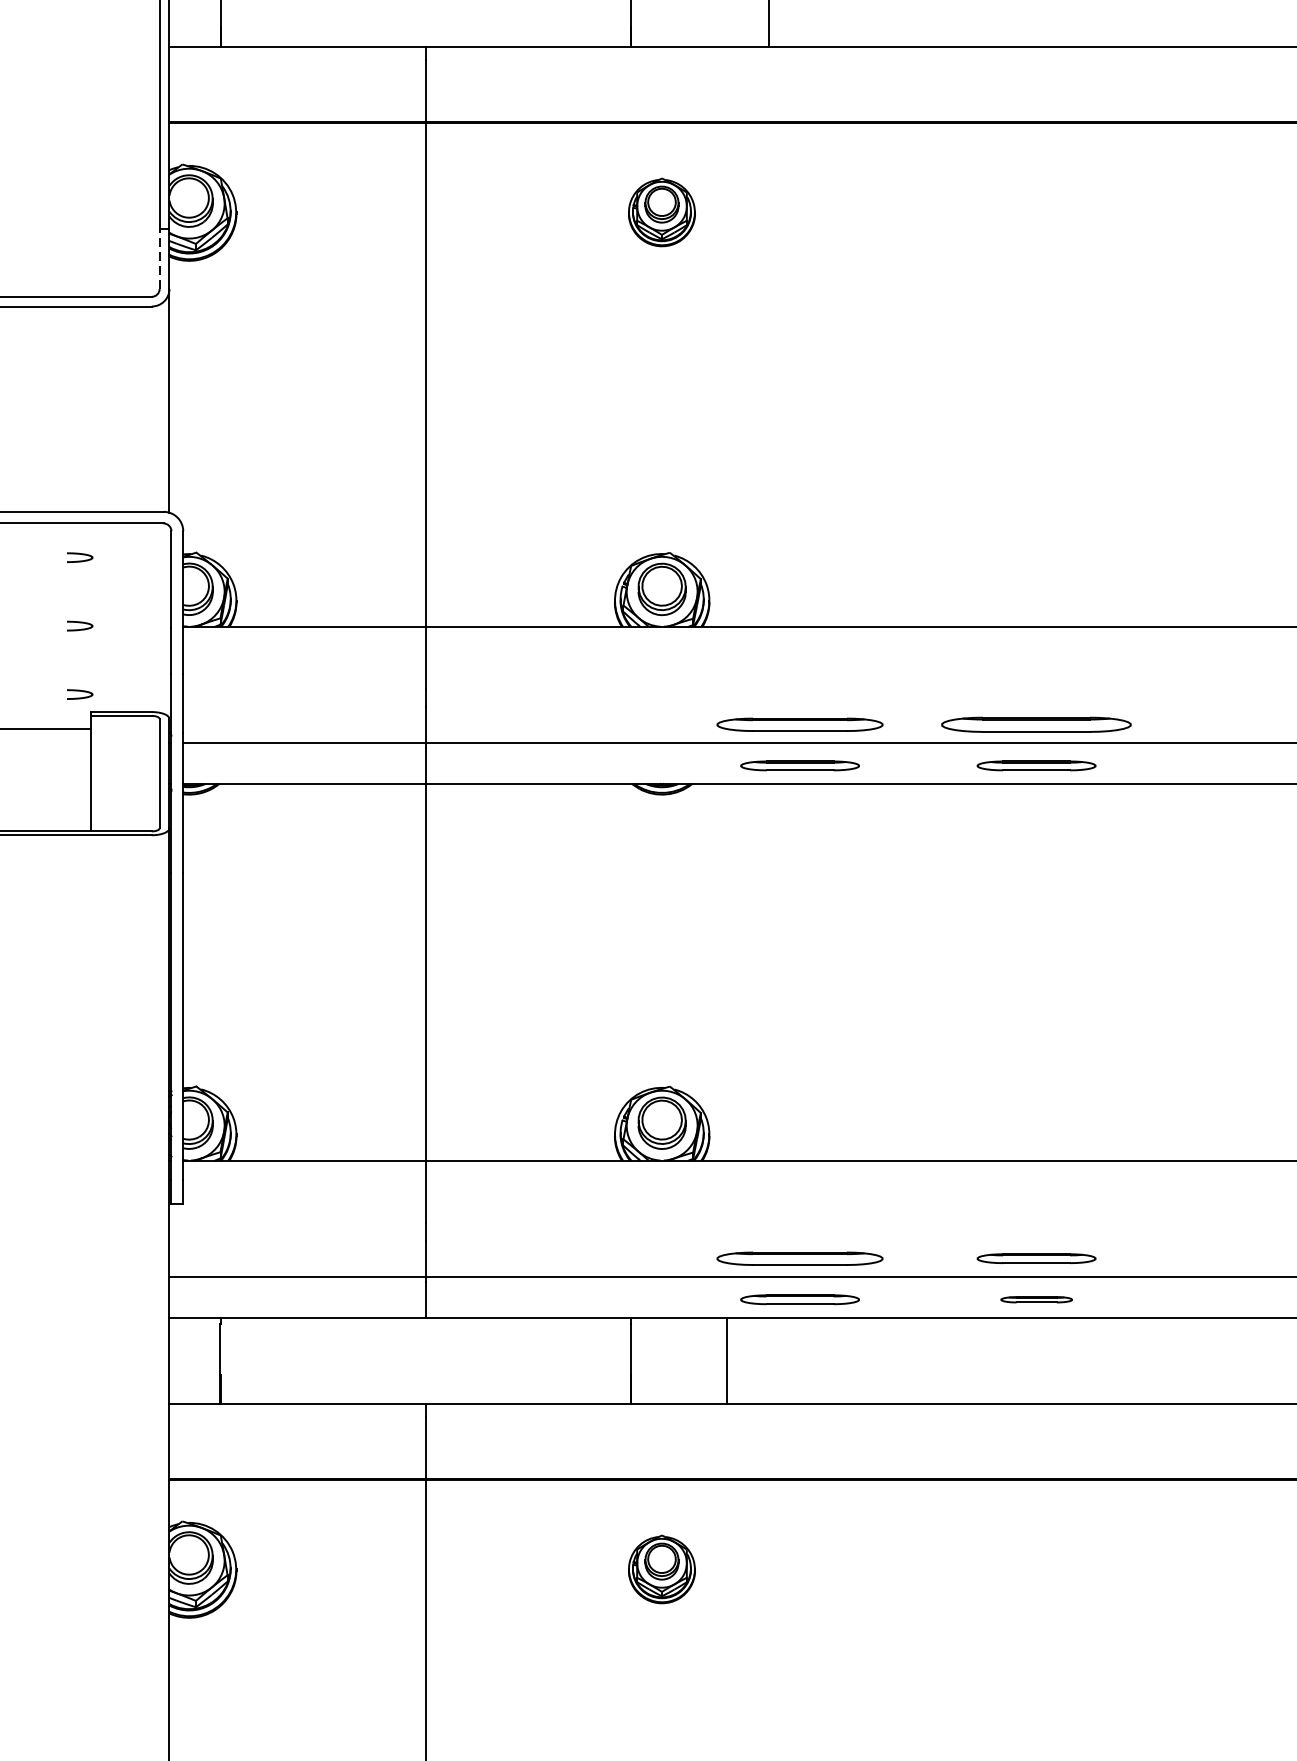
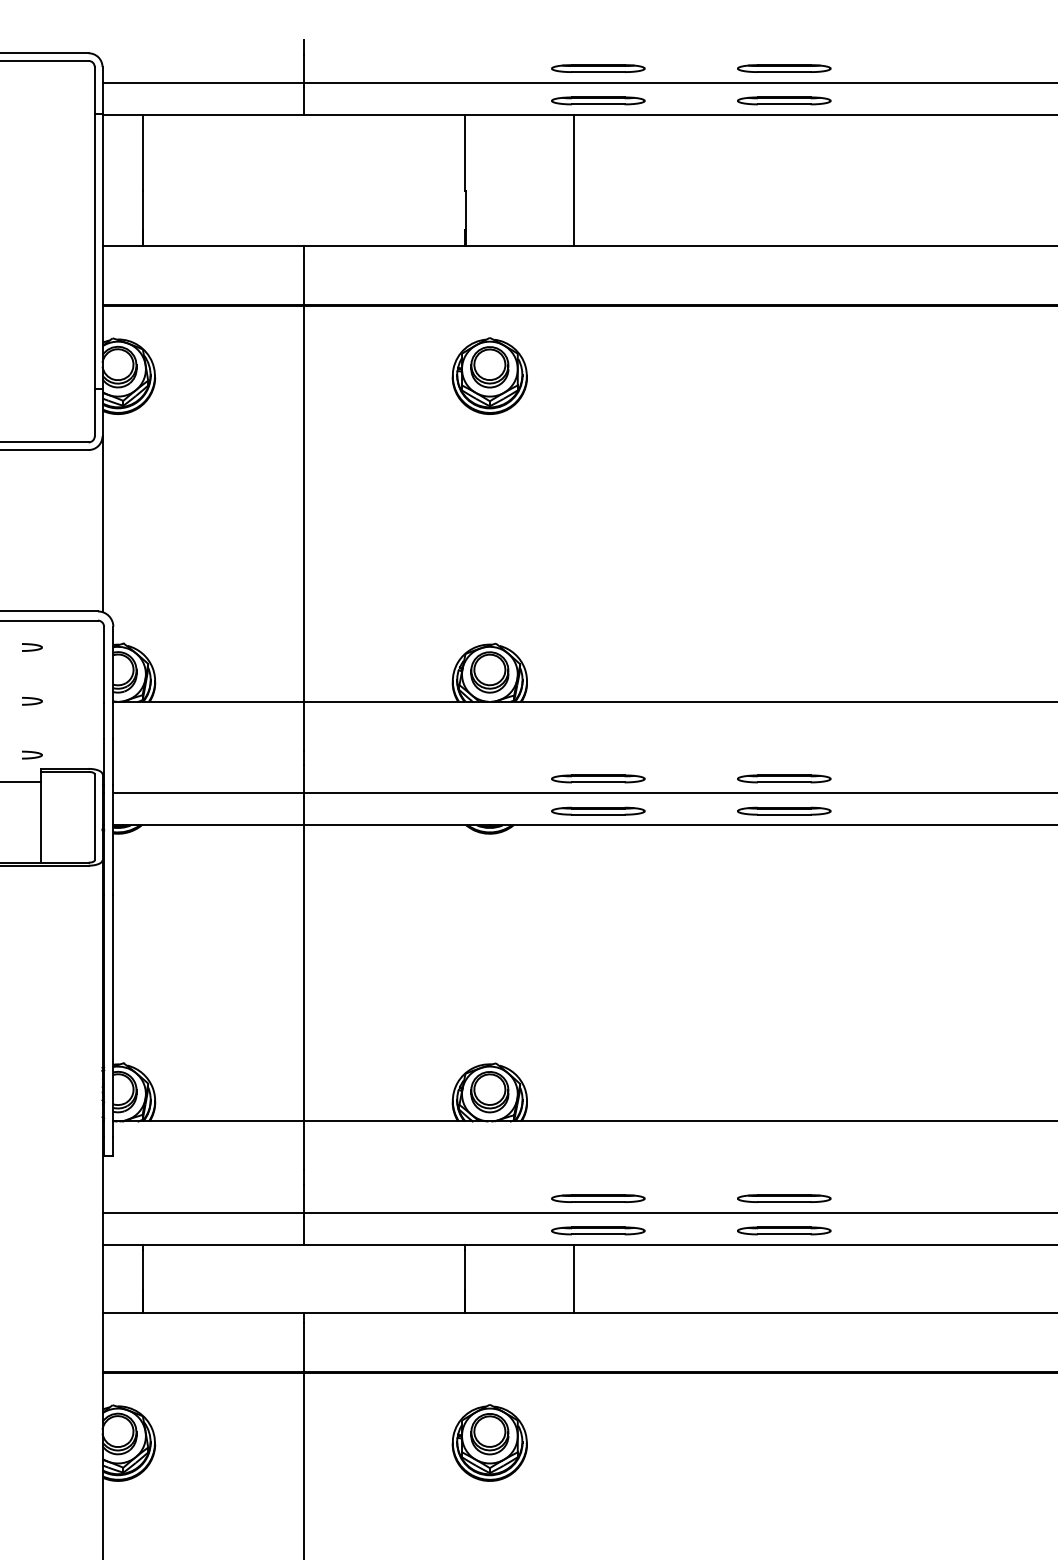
part: (661, 211) -> (489, 375), size x1.43
line: (159, 258) -> (94, 412), dashed -> solid
part: (800, 724) -> (598, 778), size x0.71
part: (1036, 724) -> (784, 778), size x0.62
part: (800, 1258) -> (598, 1198), size x0.71
part: (1036, 1299) -> (784, 1230), size x1.67
line: (726, 1360) -> (573, 1278), moved
part: (661, 1568) -> (489, 1442), size x1.43

